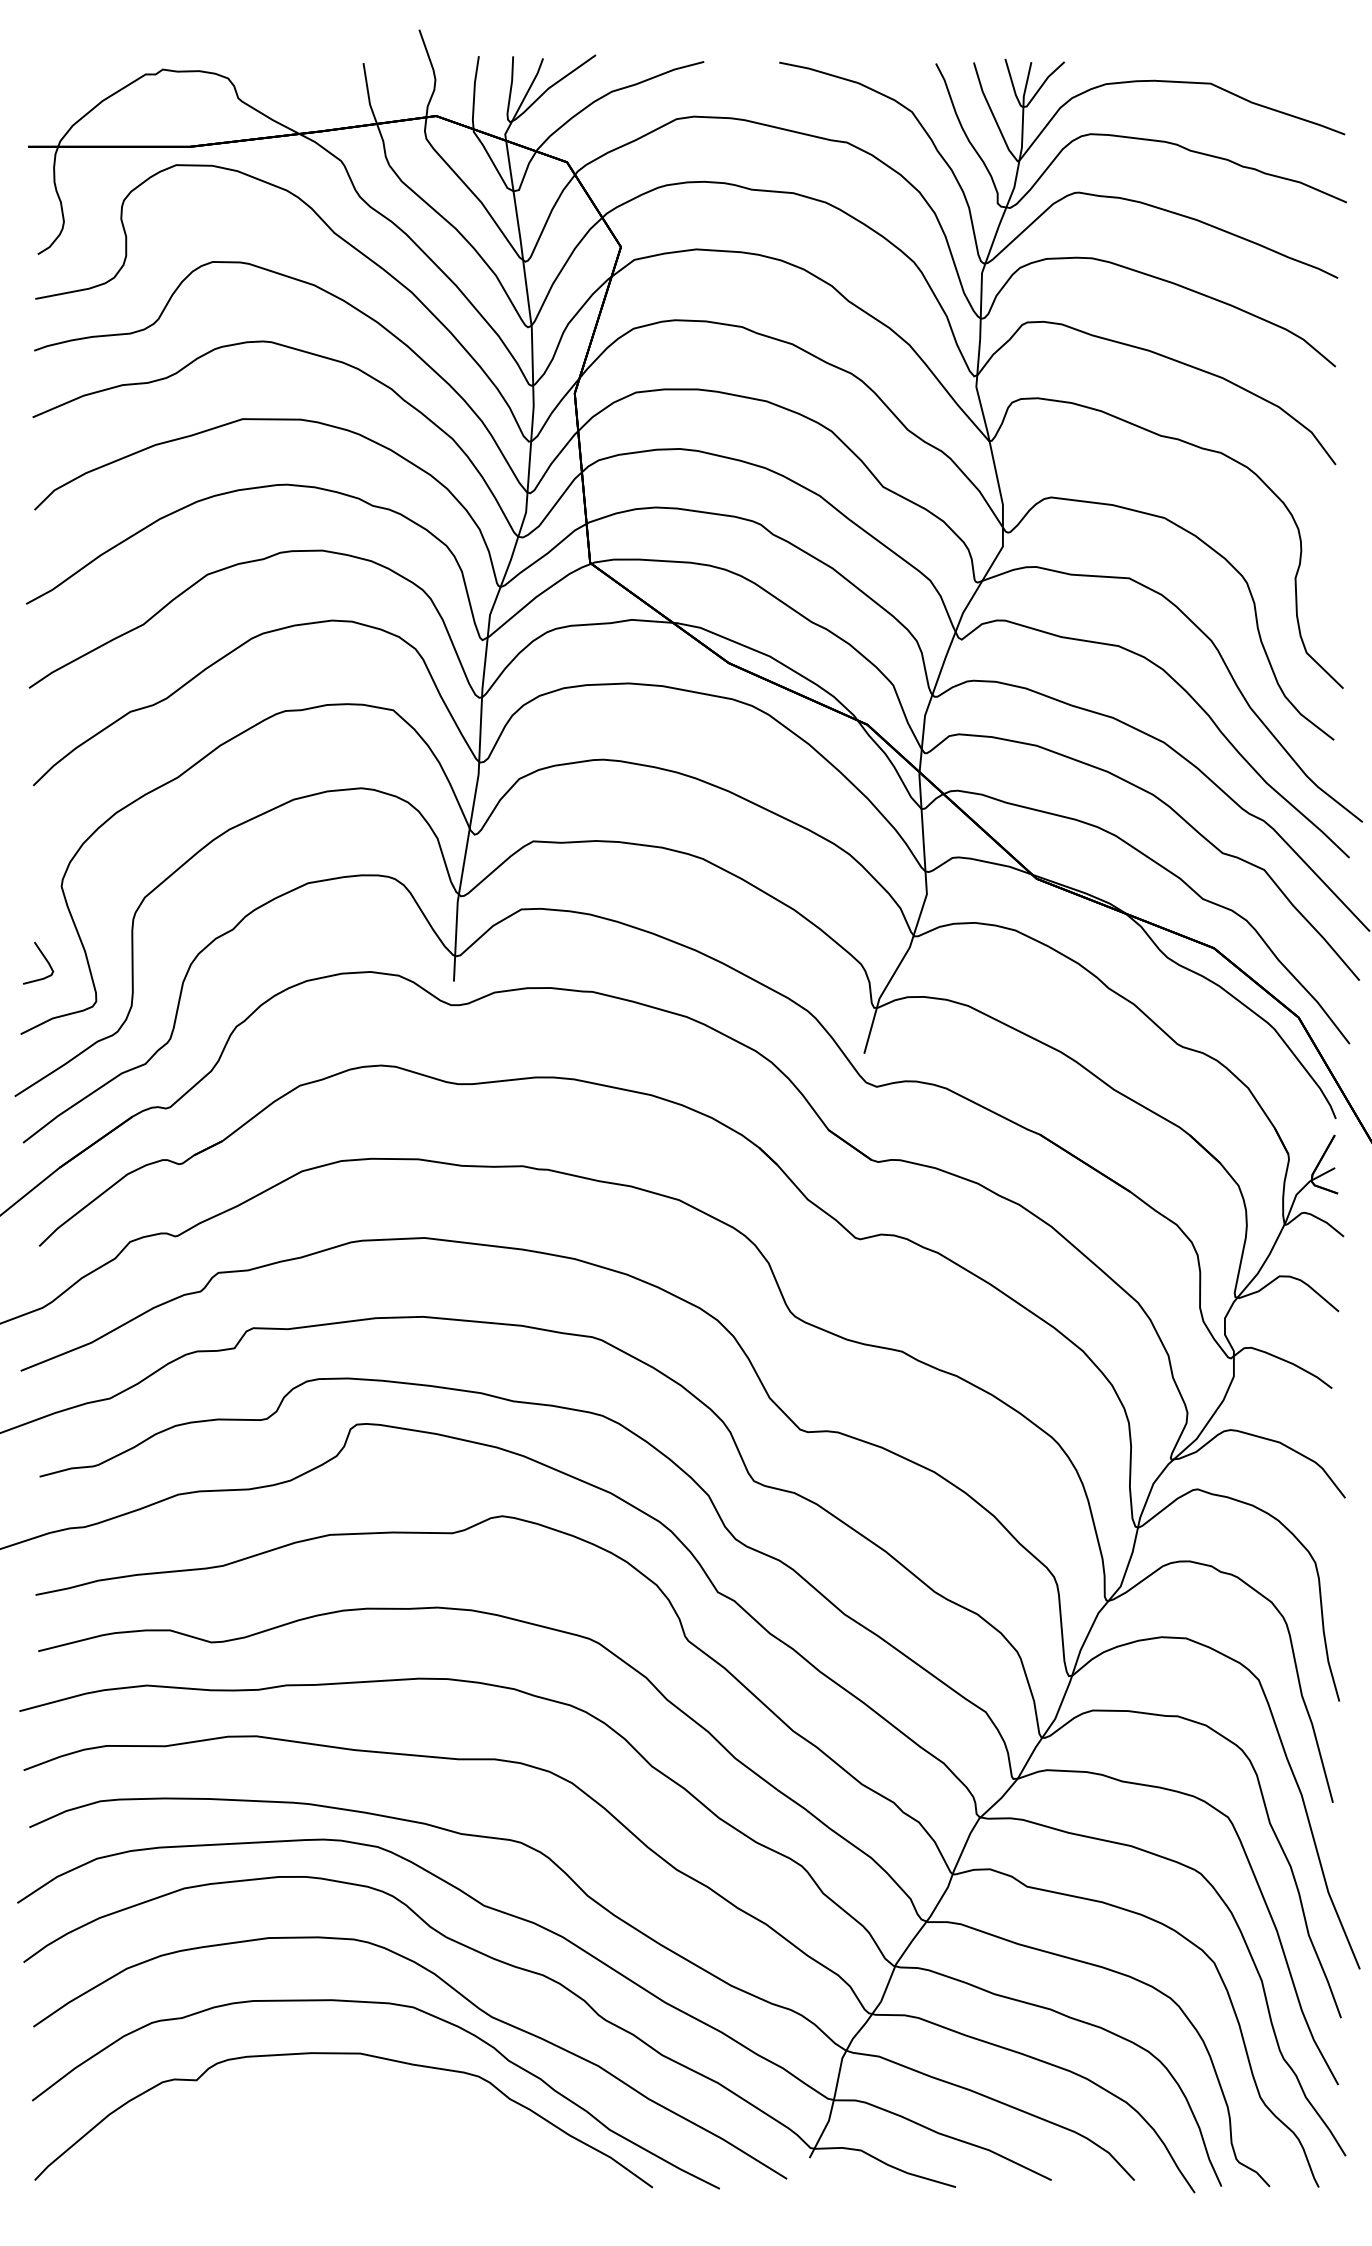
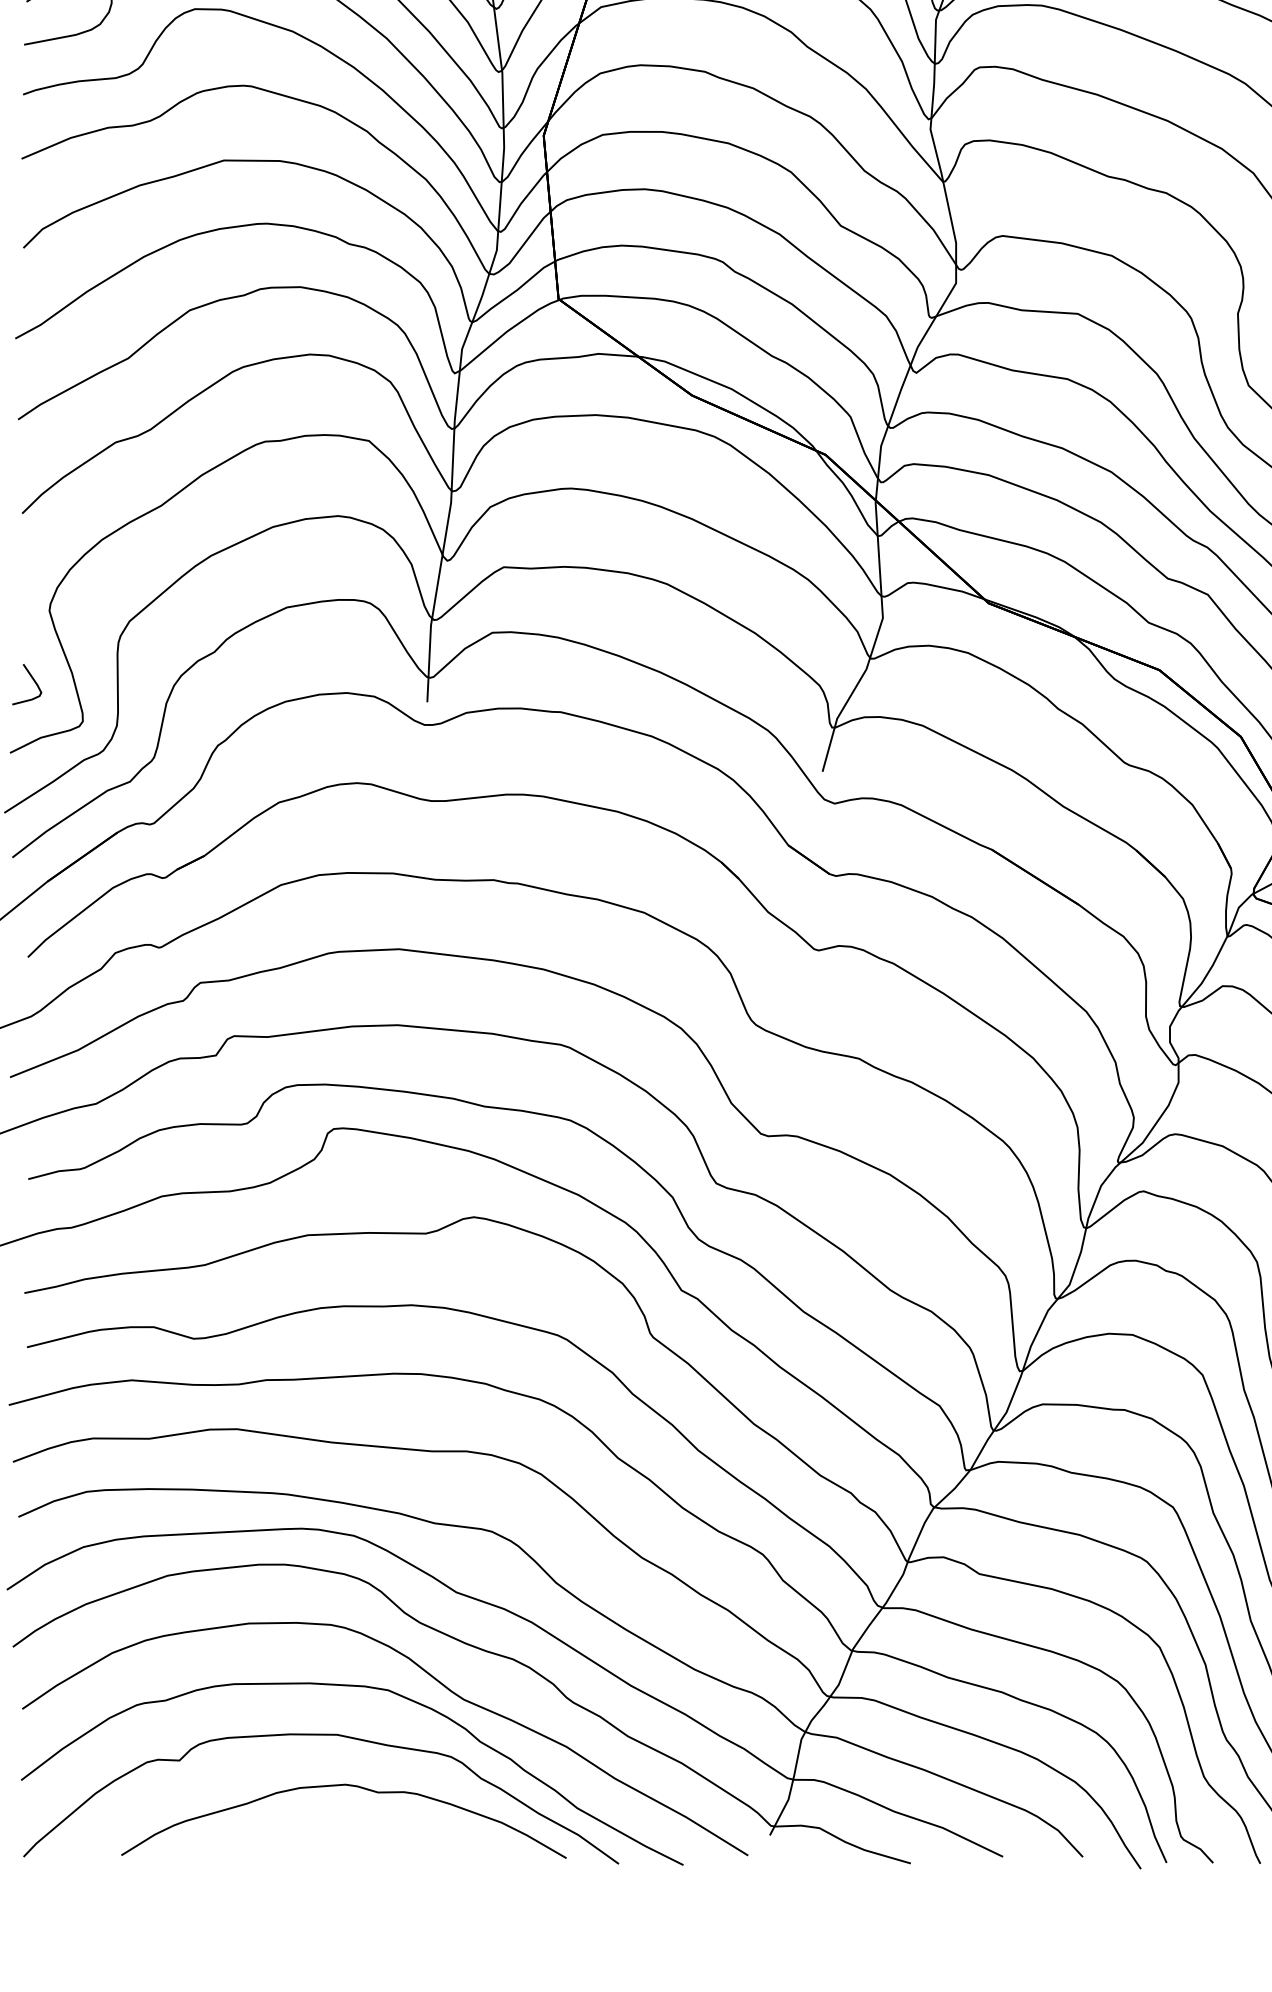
part: (374, 2107) -> (350, 1786), added

